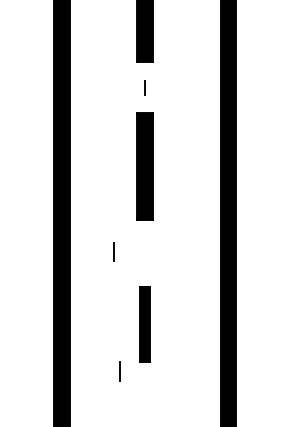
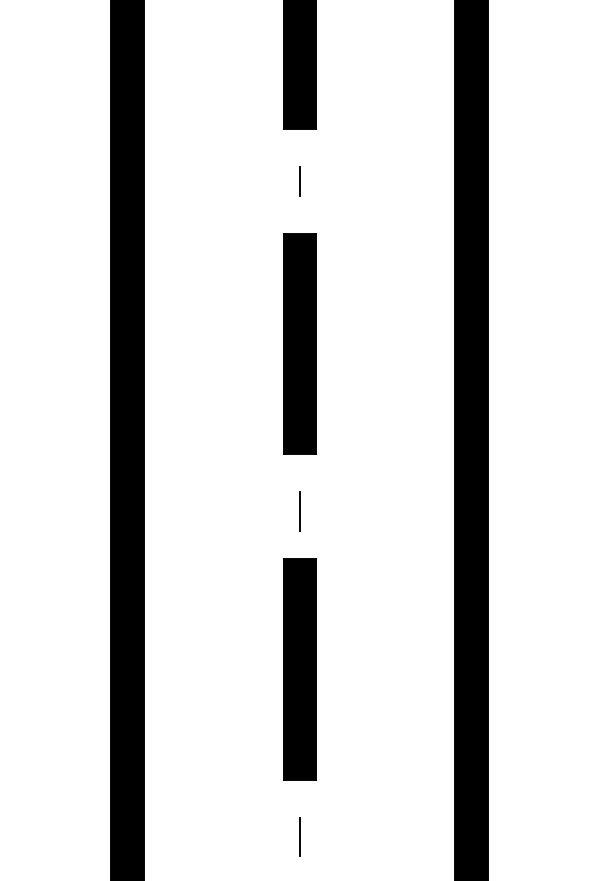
line: (113, 251) -> (298, 510), moved
part: (144, 324) -> (298, 669), size x1.43
line: (119, 371) -> (298, 836), moved

